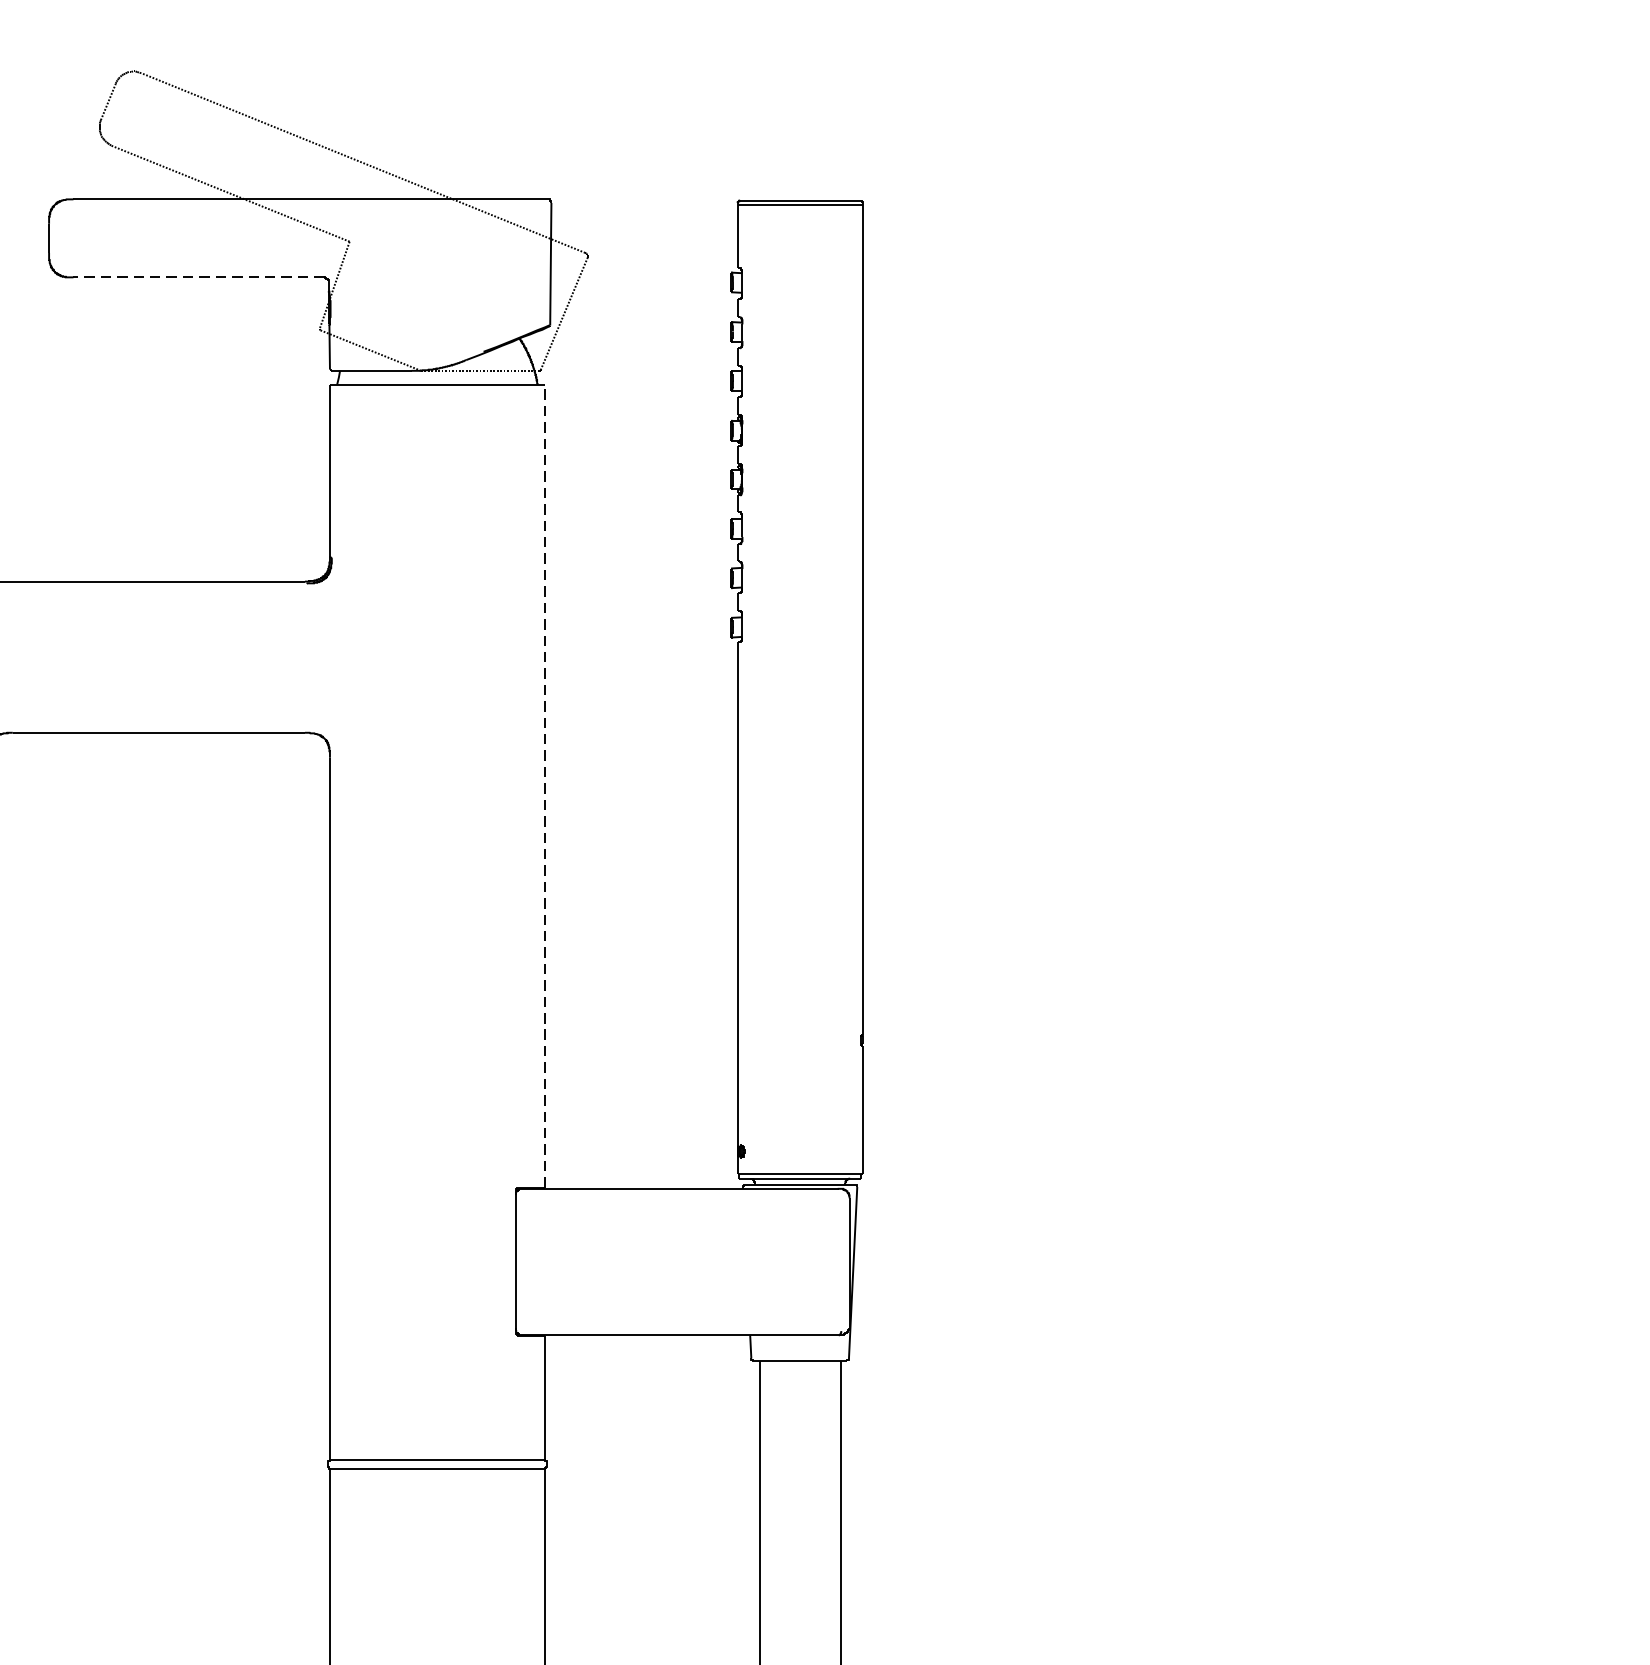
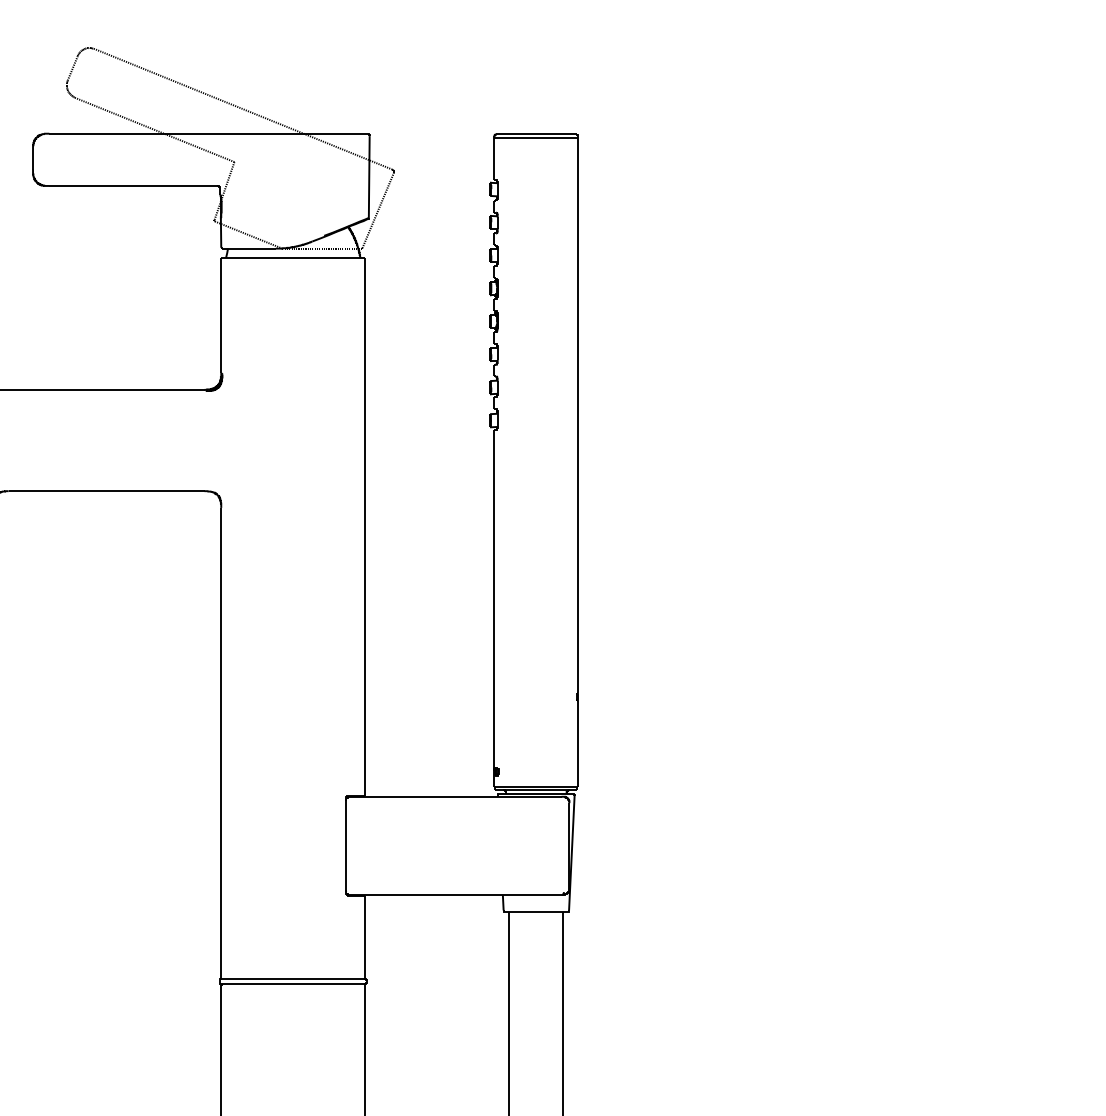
line: (199, 276) -> (133, 185), dashed -> solid
line: (545, 785) -> (365, 526), dashed -> solid

